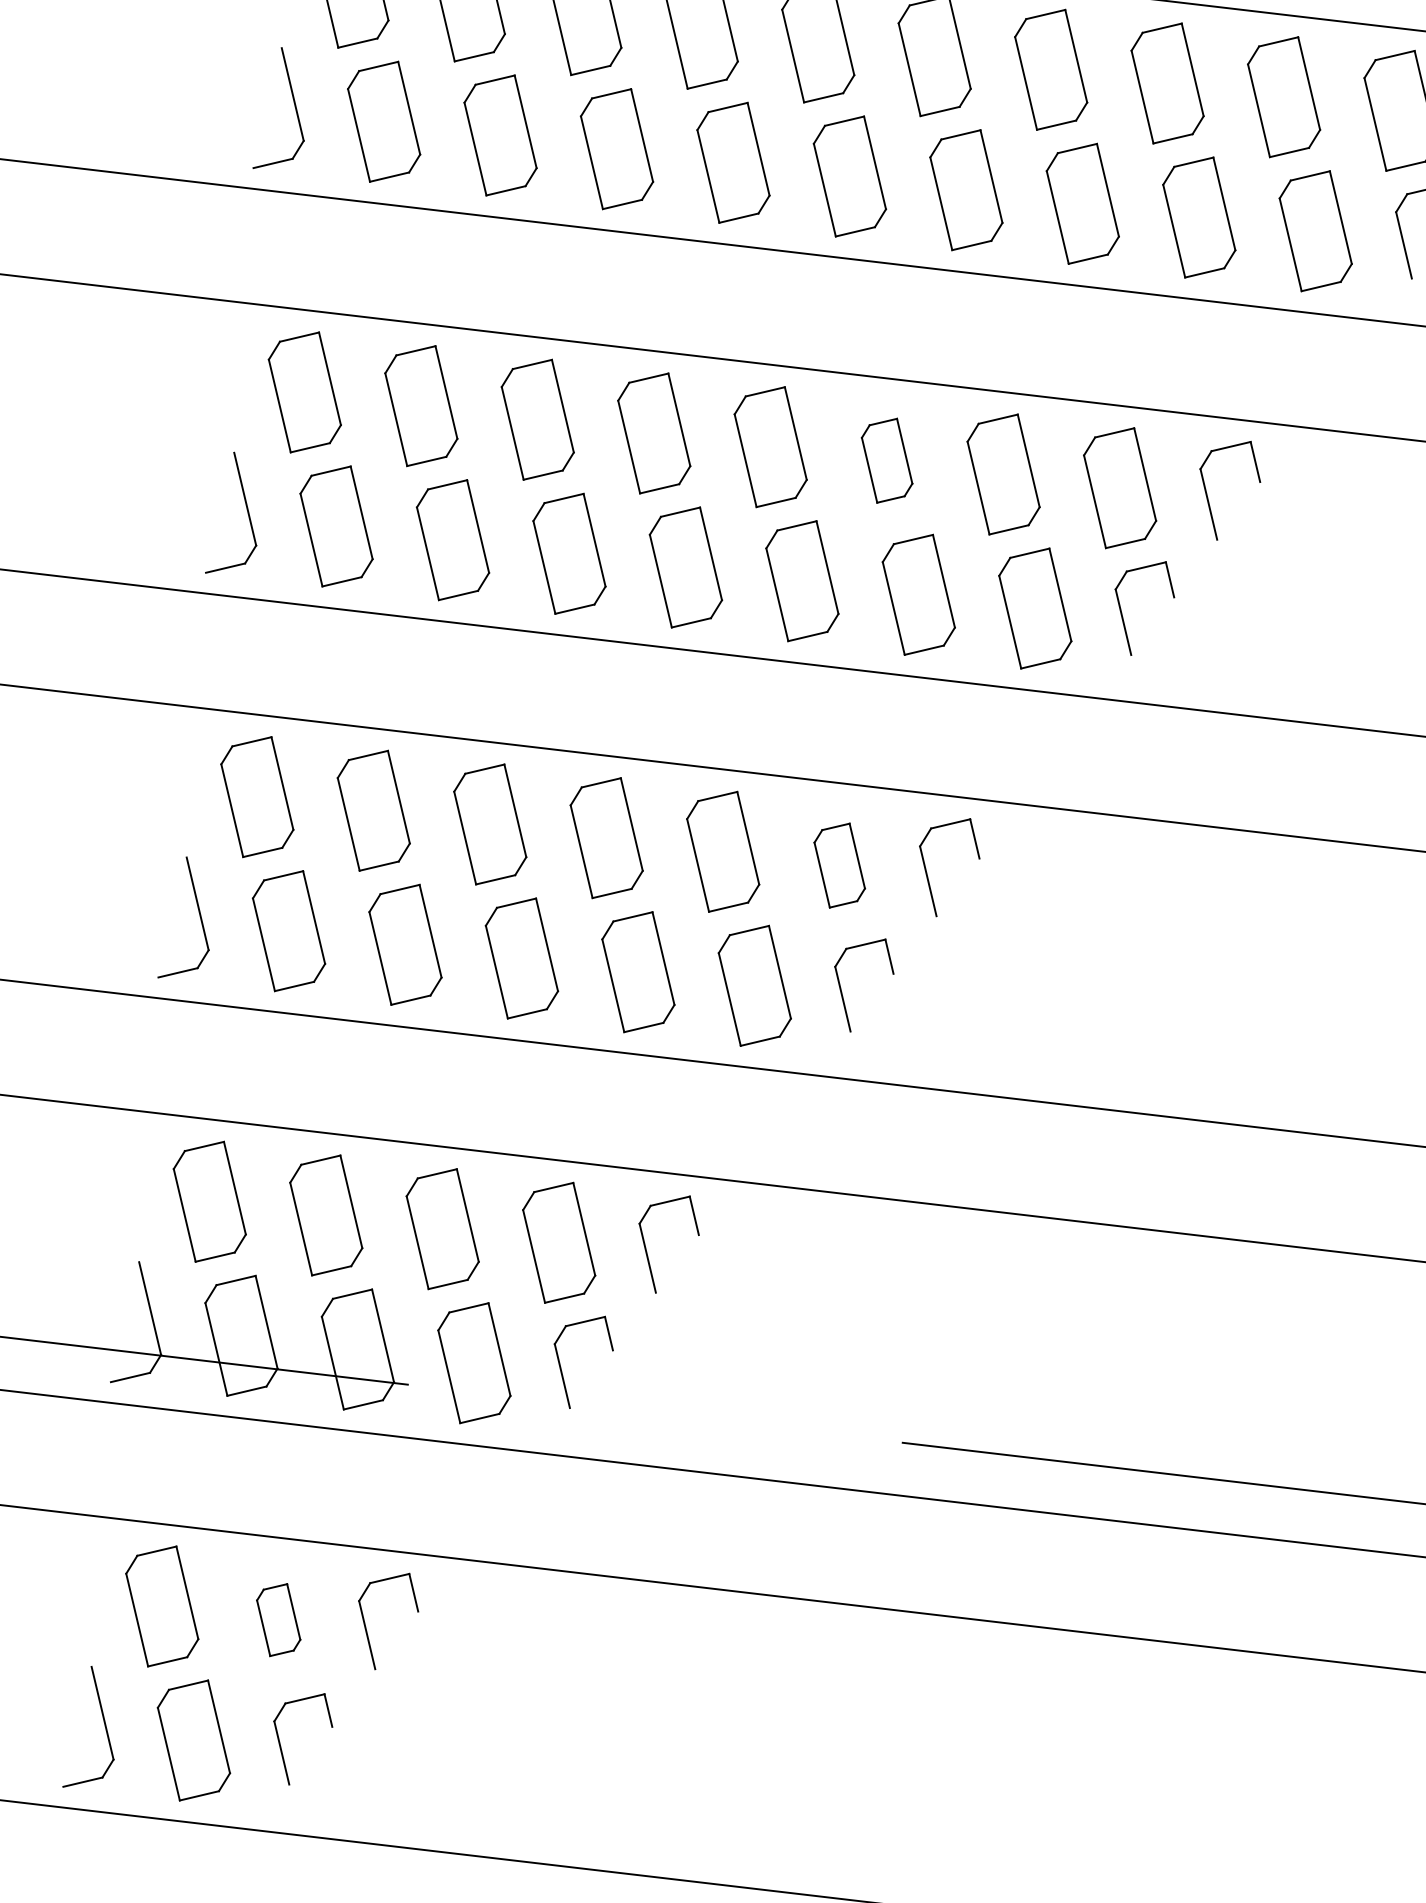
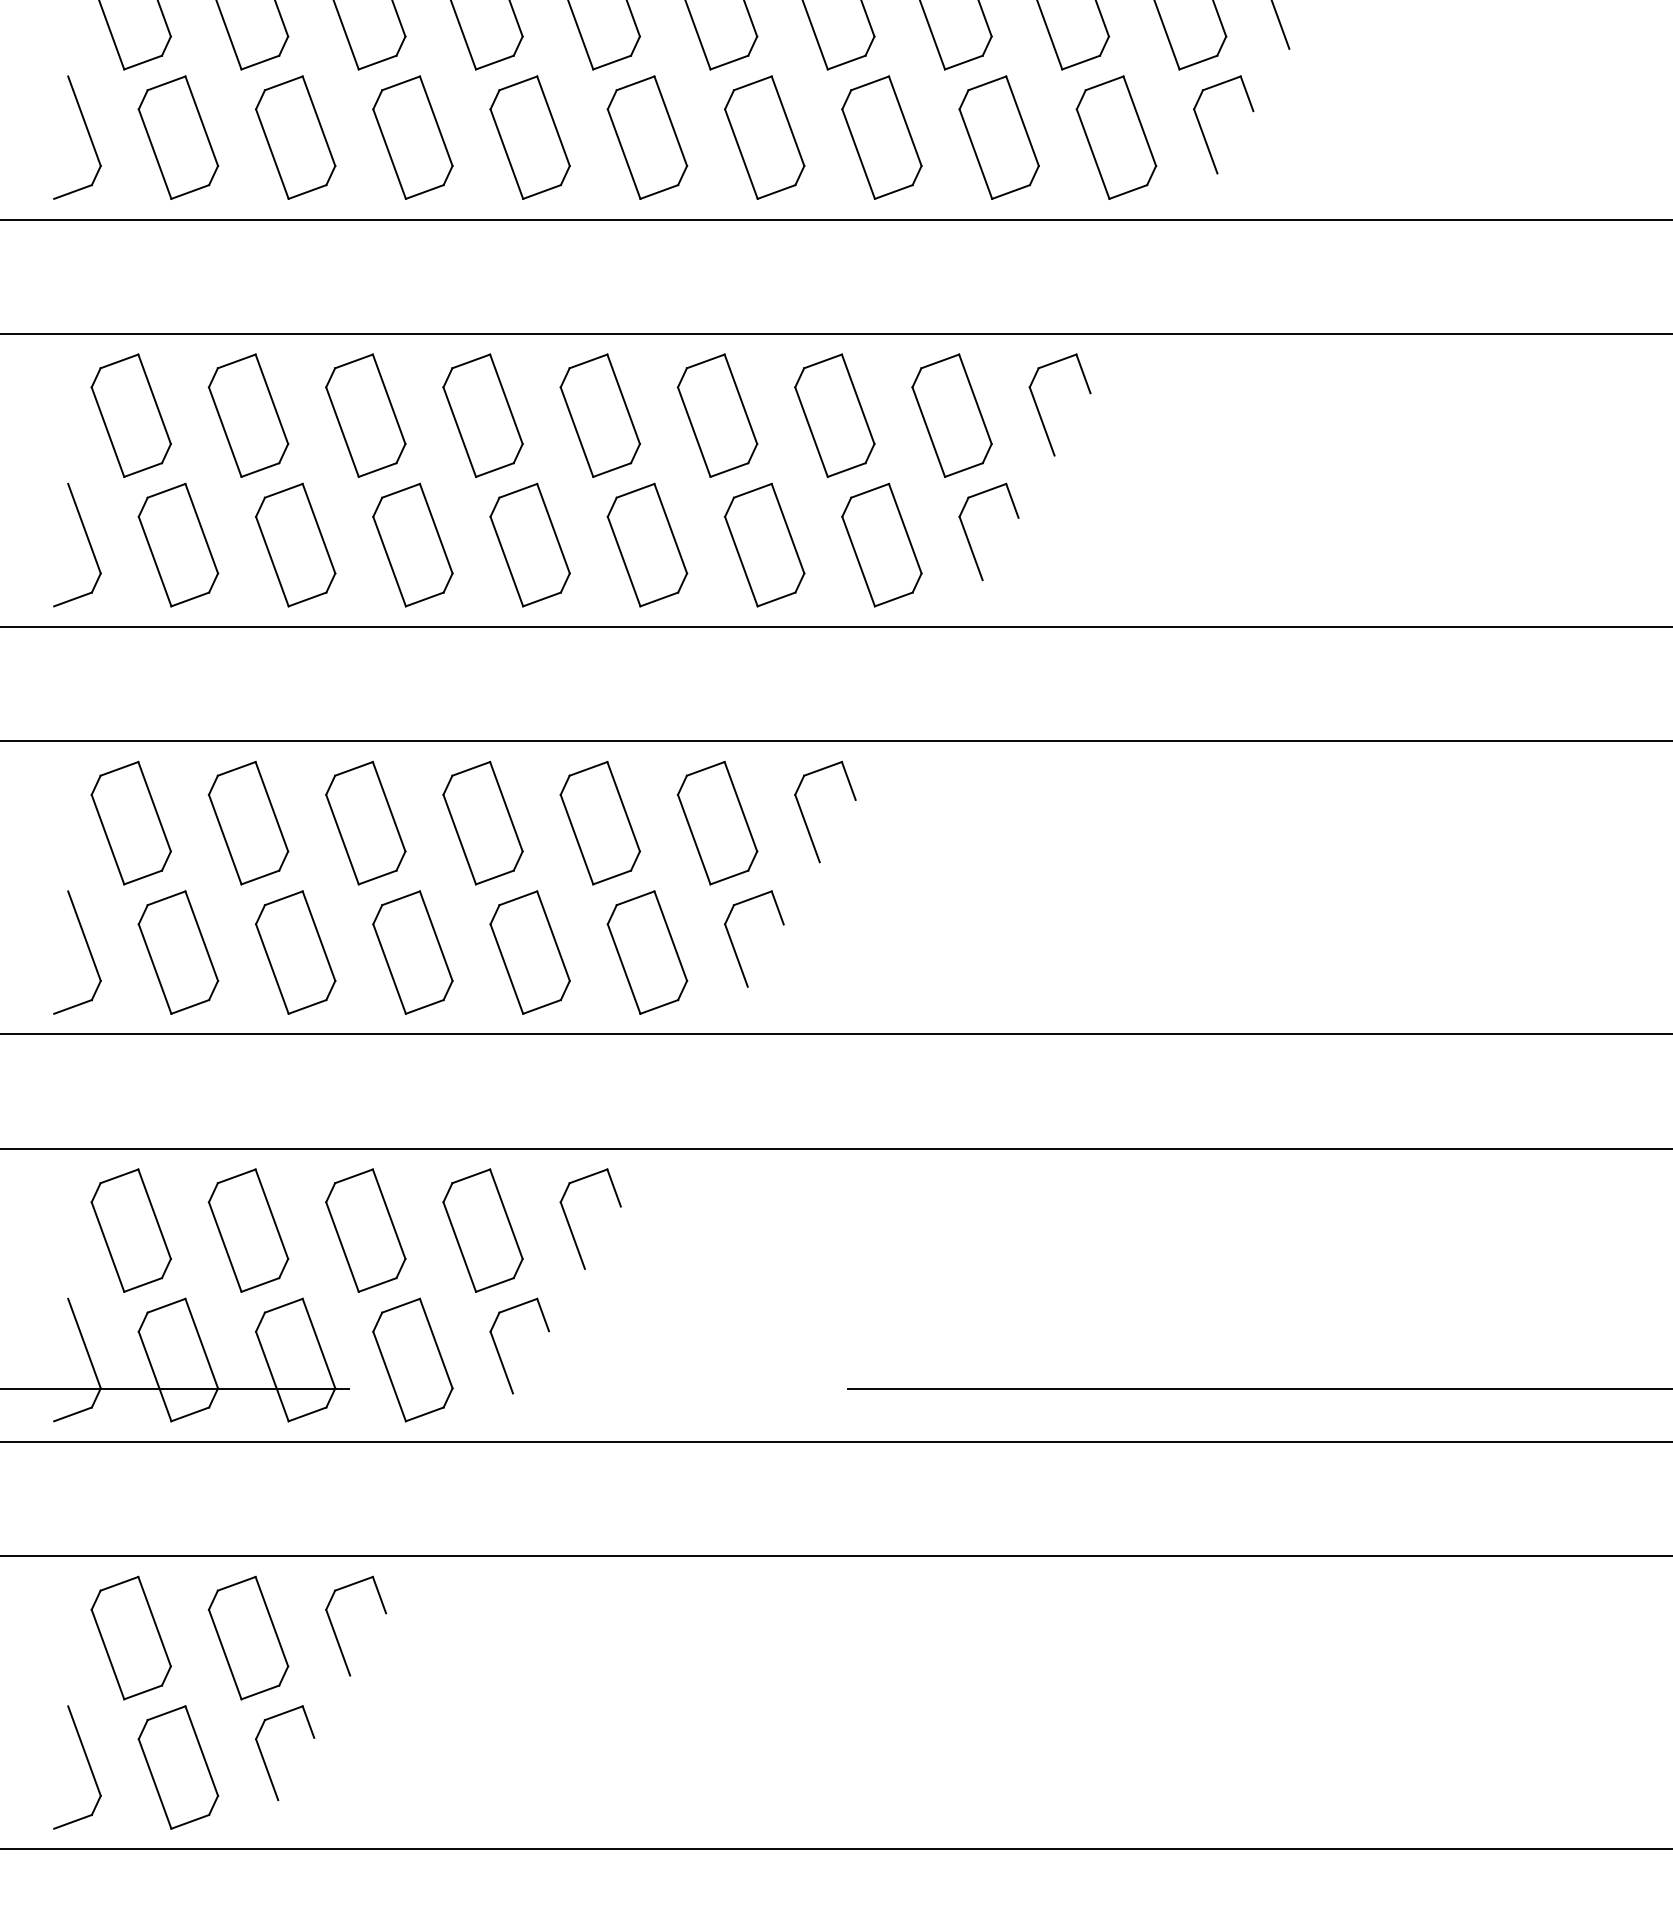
part: (887, 460) -> (717, 415), size x1.43
part: (839, 865) -> (717, 823), size x1.43
part: (278, 1619) -> (248, 1637), size x1.67

